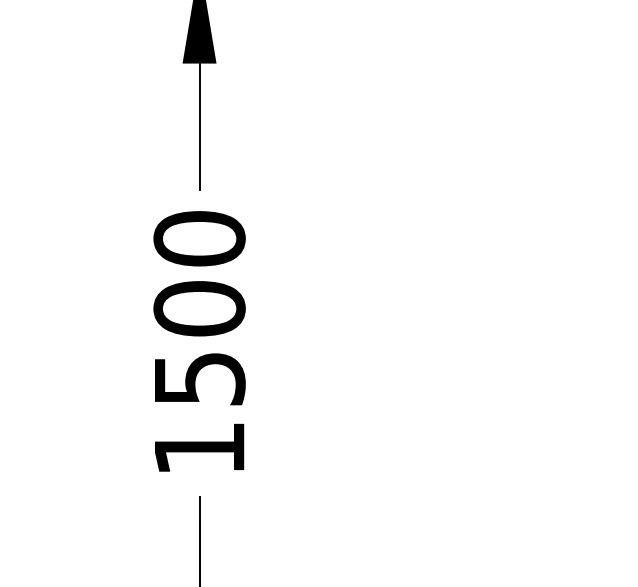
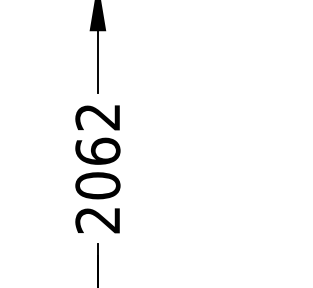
text: (198, 343) -> (97, 168), 1500 -> 2062

